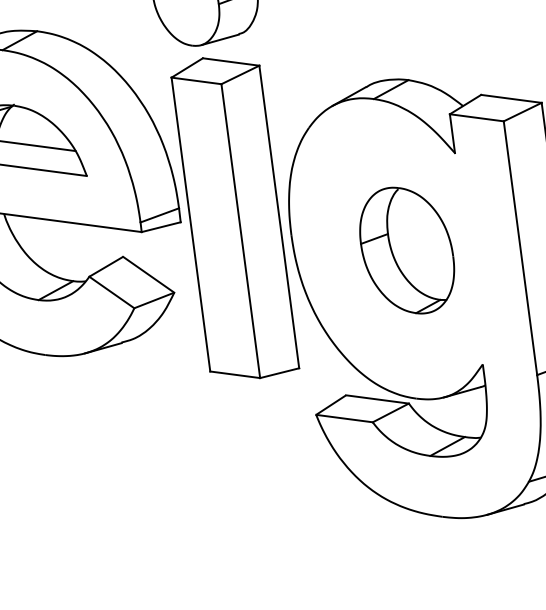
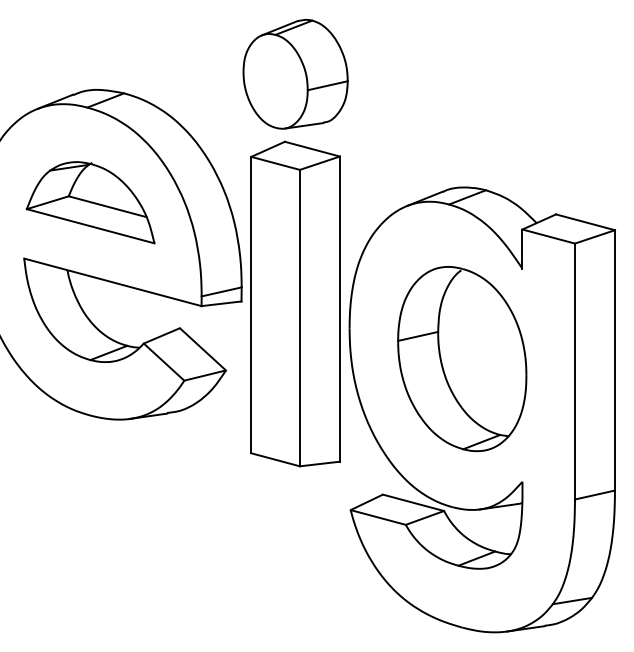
part: (407, 250) -> (462, 359), size x1.43

